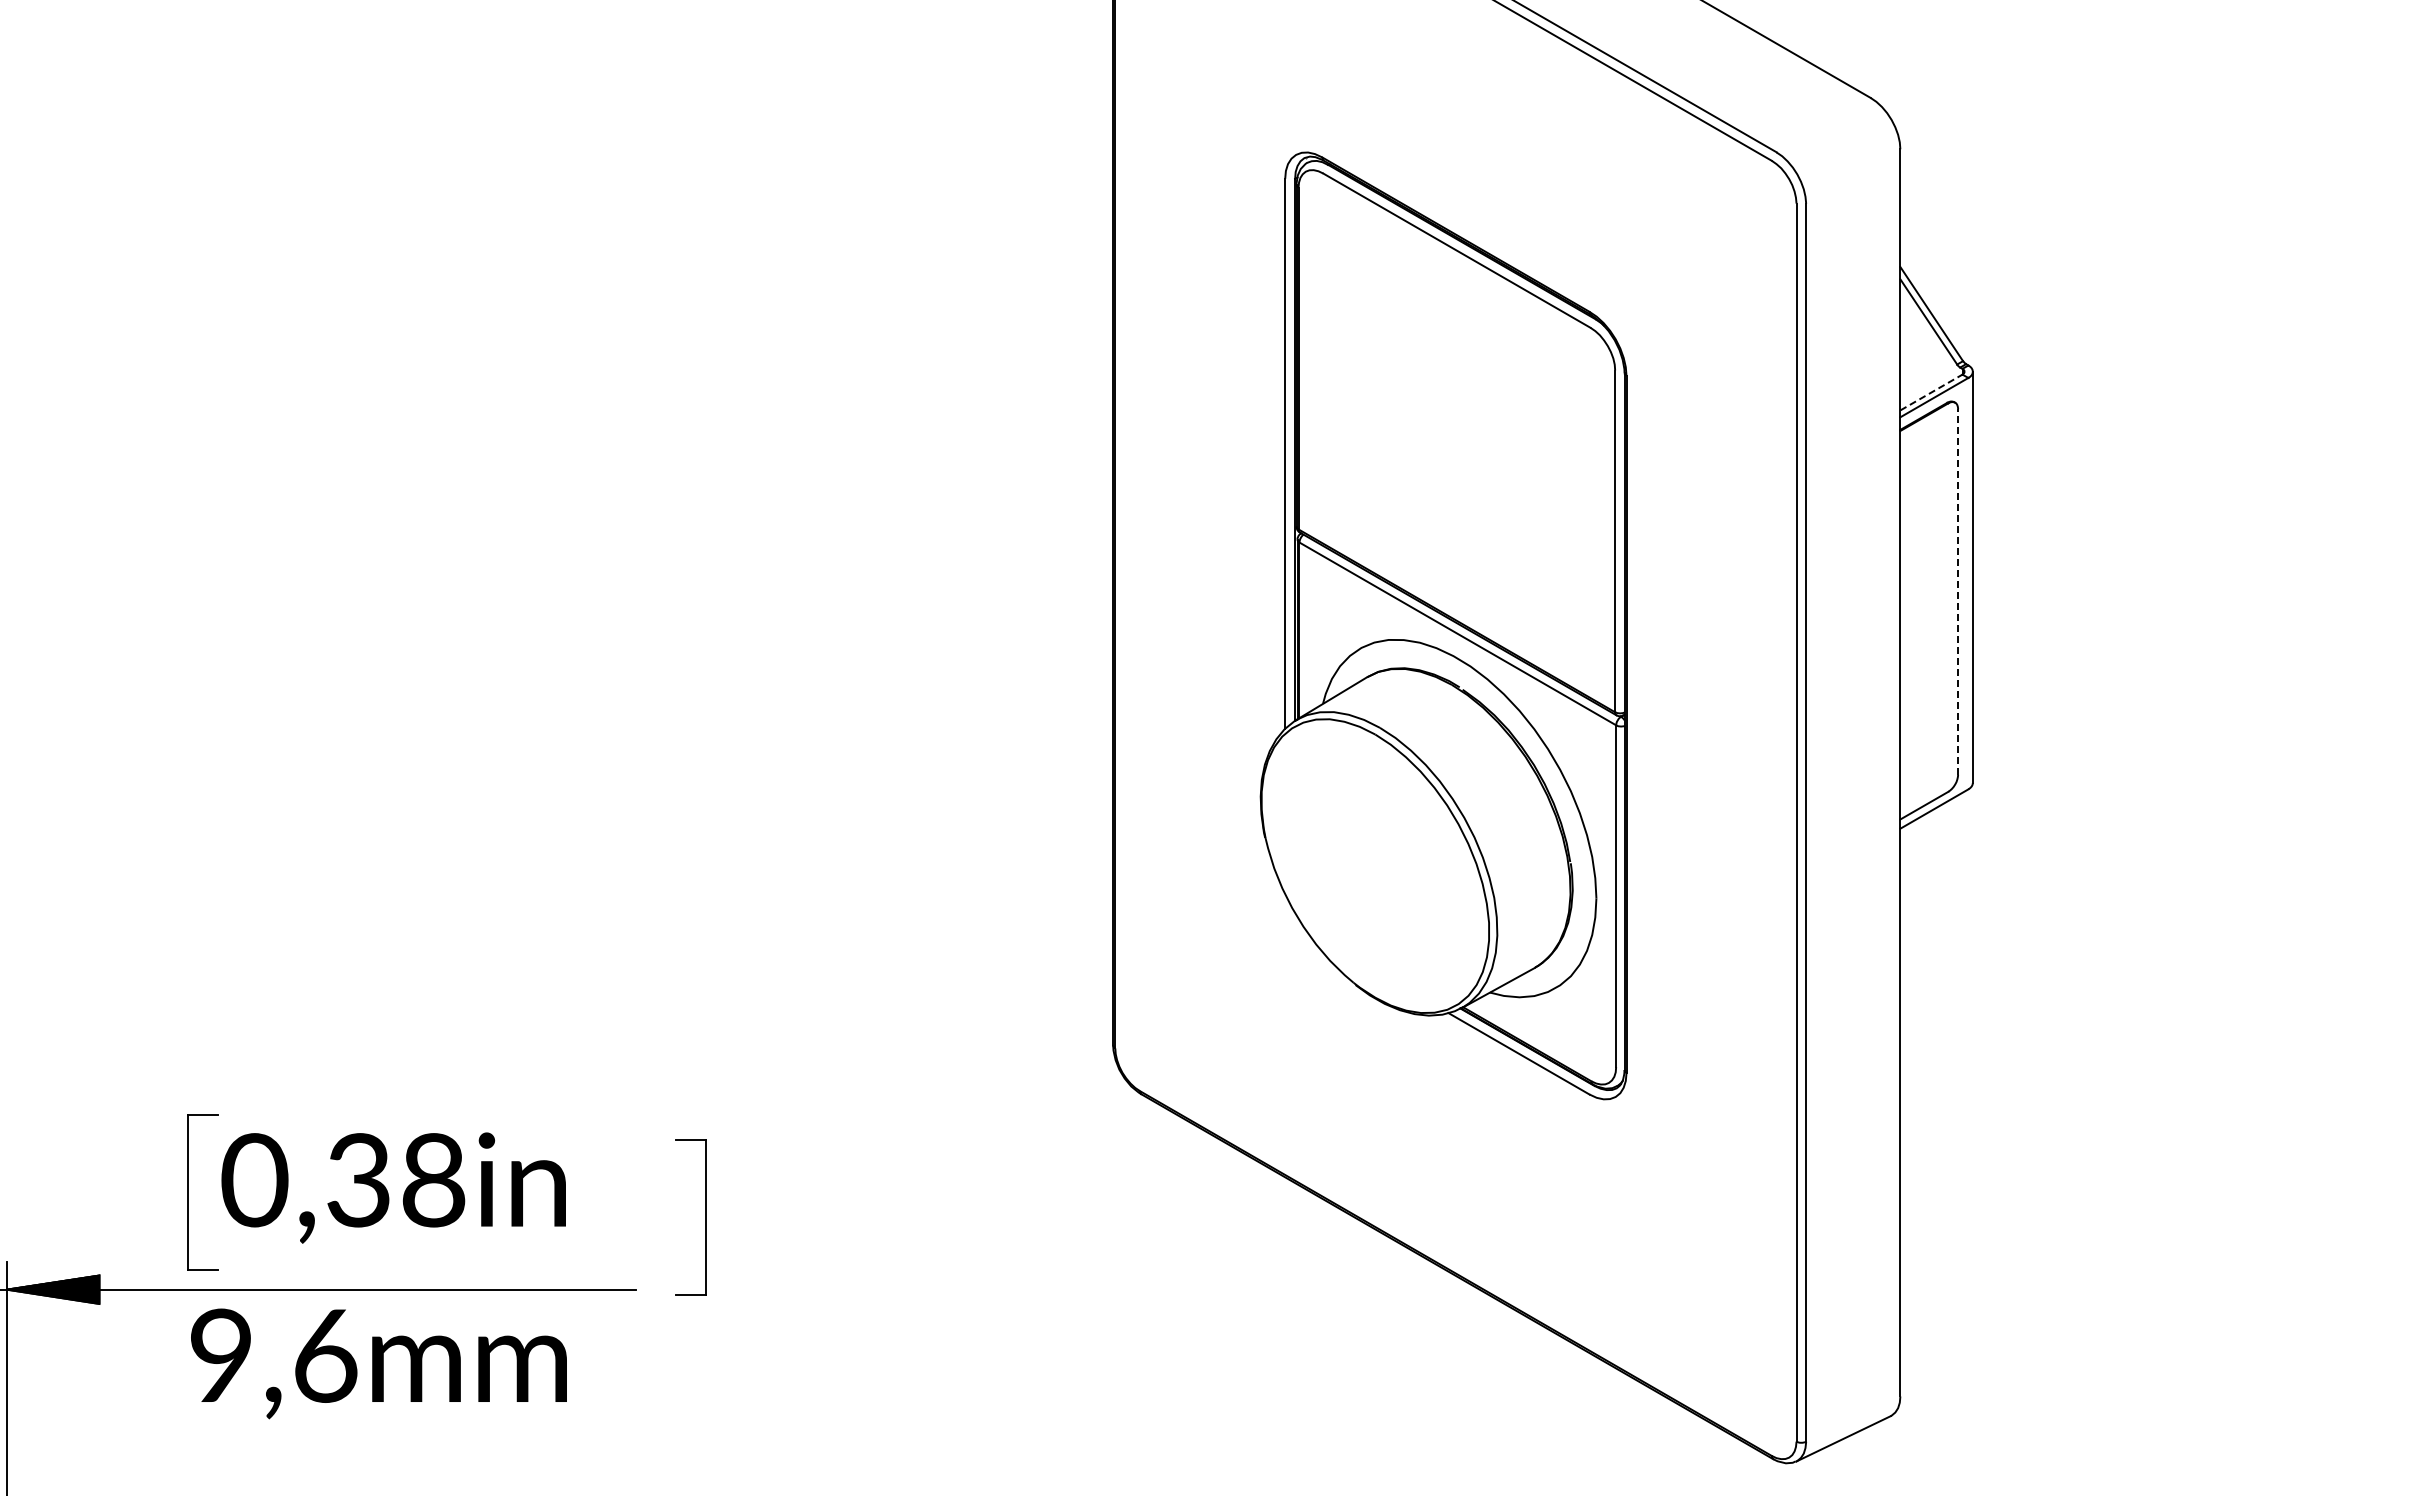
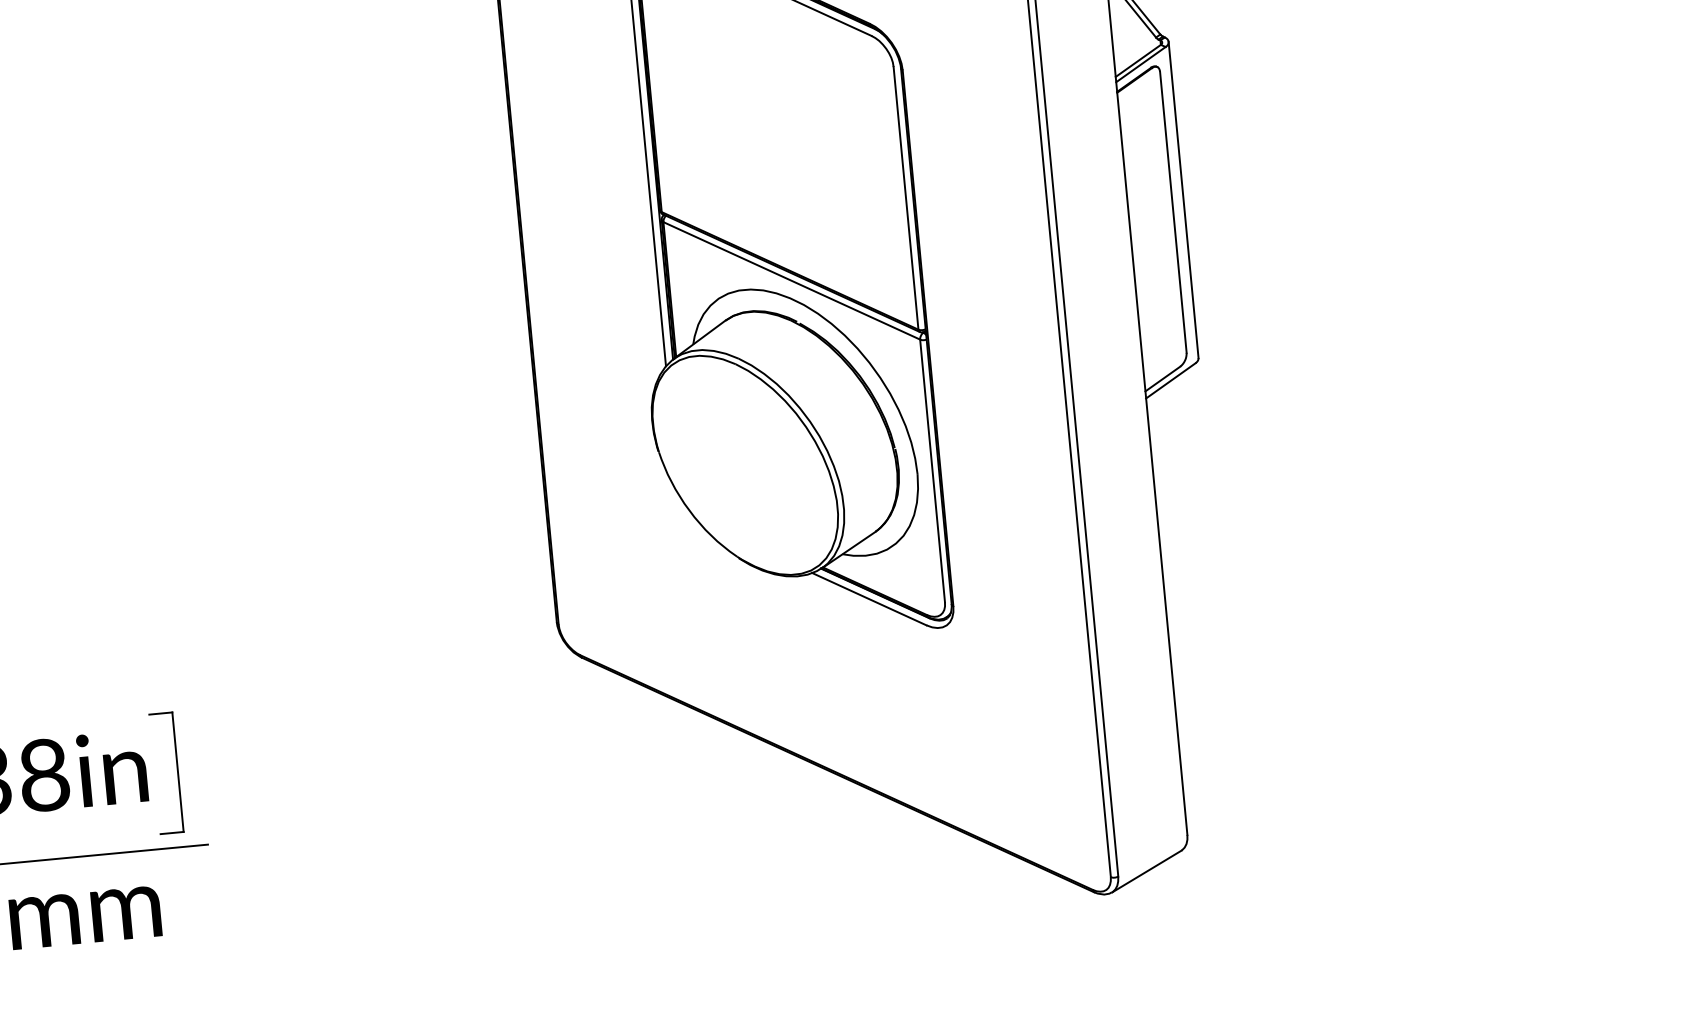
line: (1931, 392) -> (1138, 60), dashed -> solid
line: (1958, 592) -> (1173, 212), dashed -> solid
part: (705, 1217) -> (178, 772), moved

